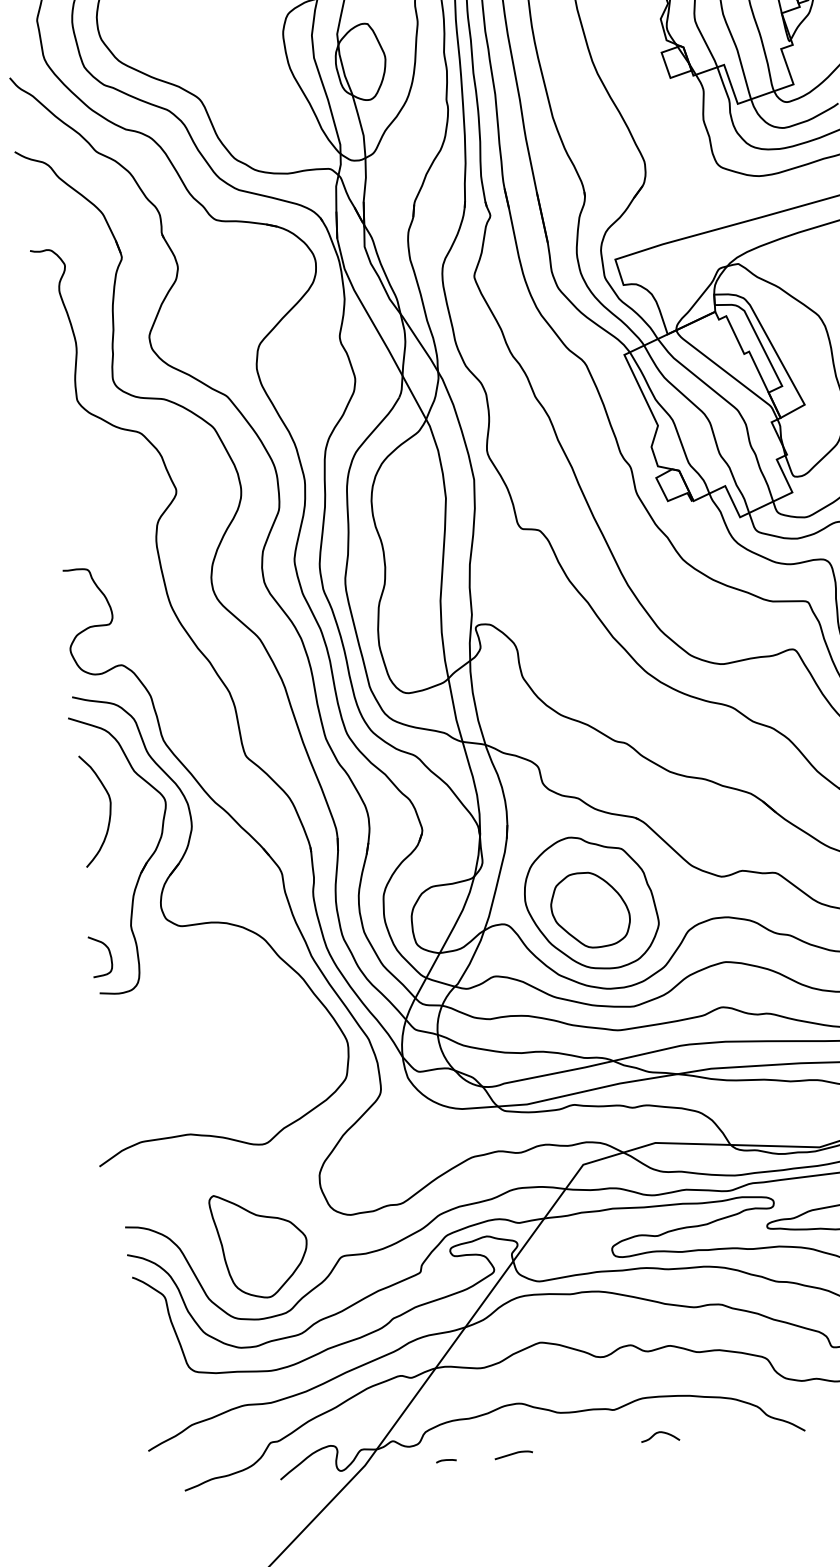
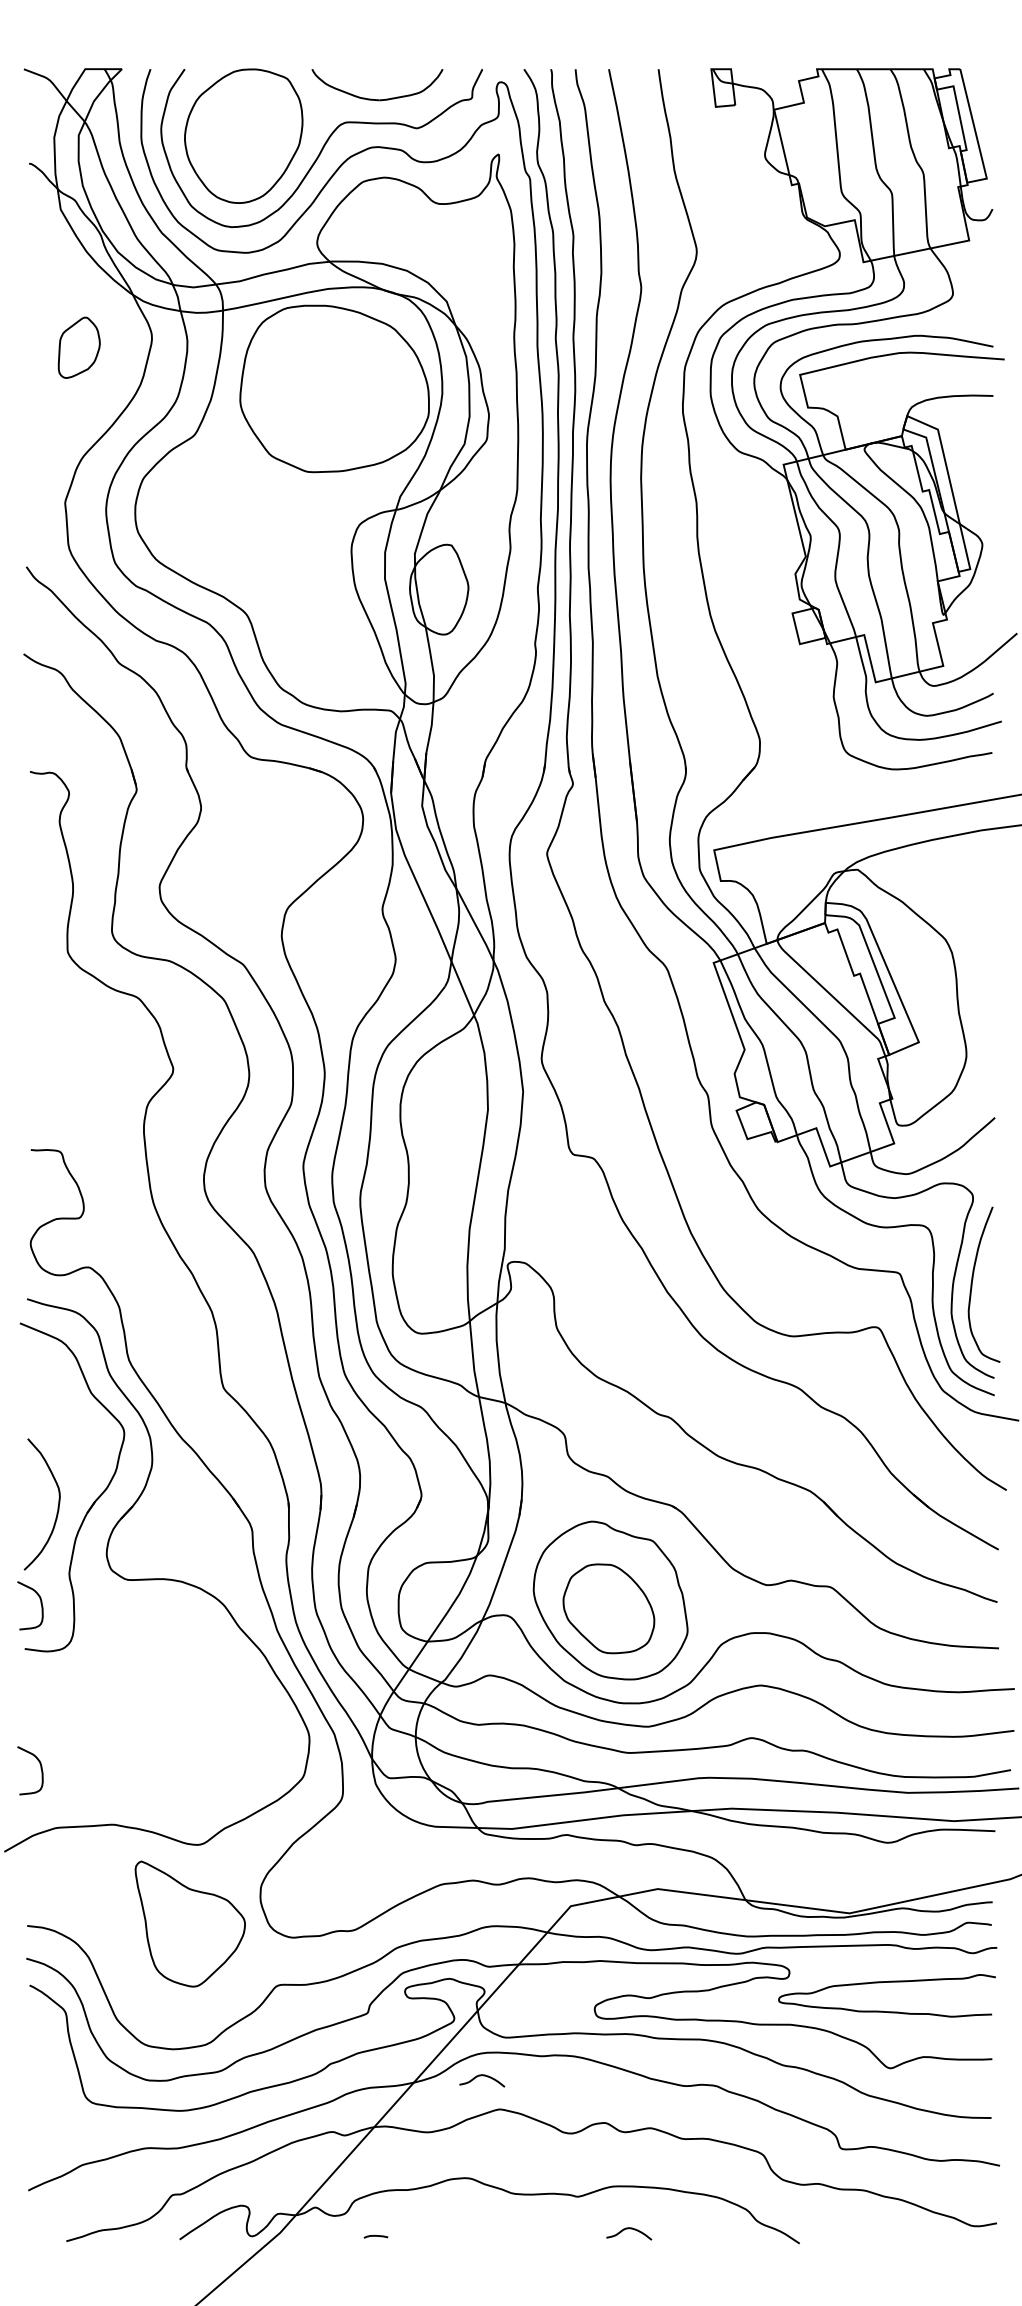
curve: (109, 810) -> (57, 1506), moved
curve: (123, 1093) -> (40, 1768), added
part: (259, 1244) -> (189, 1923), moved
curve: (522, 1316) -> (482, 2076), added
curve: (513, 1454) -> (455, 2237), removed

